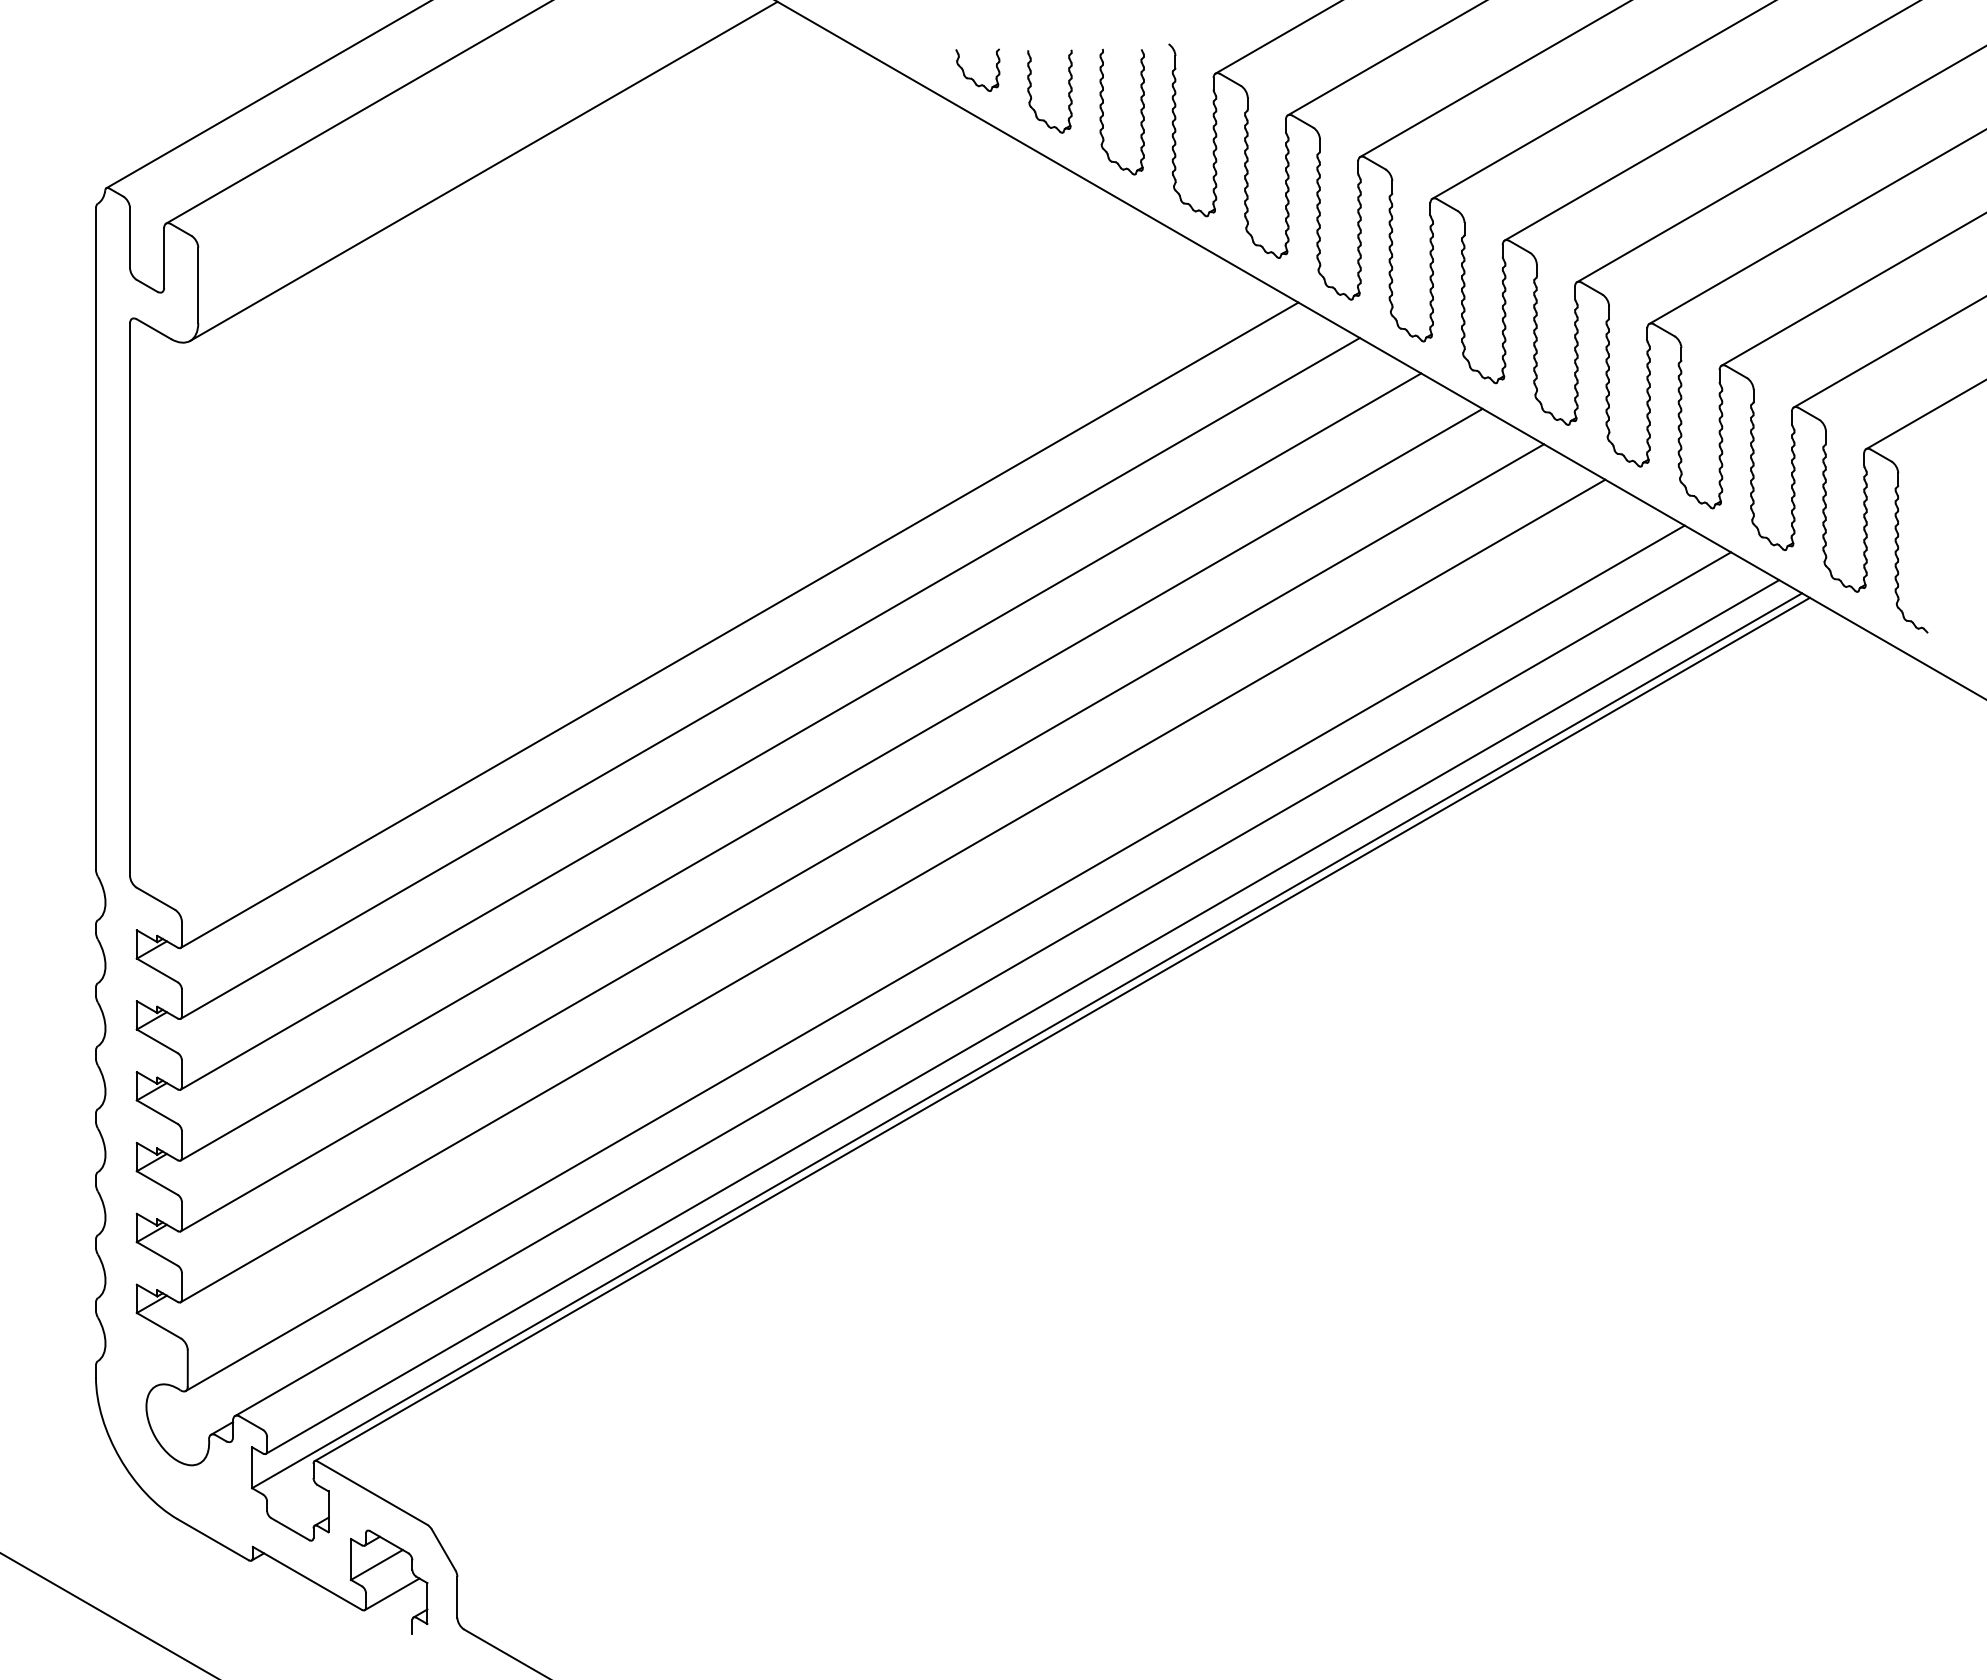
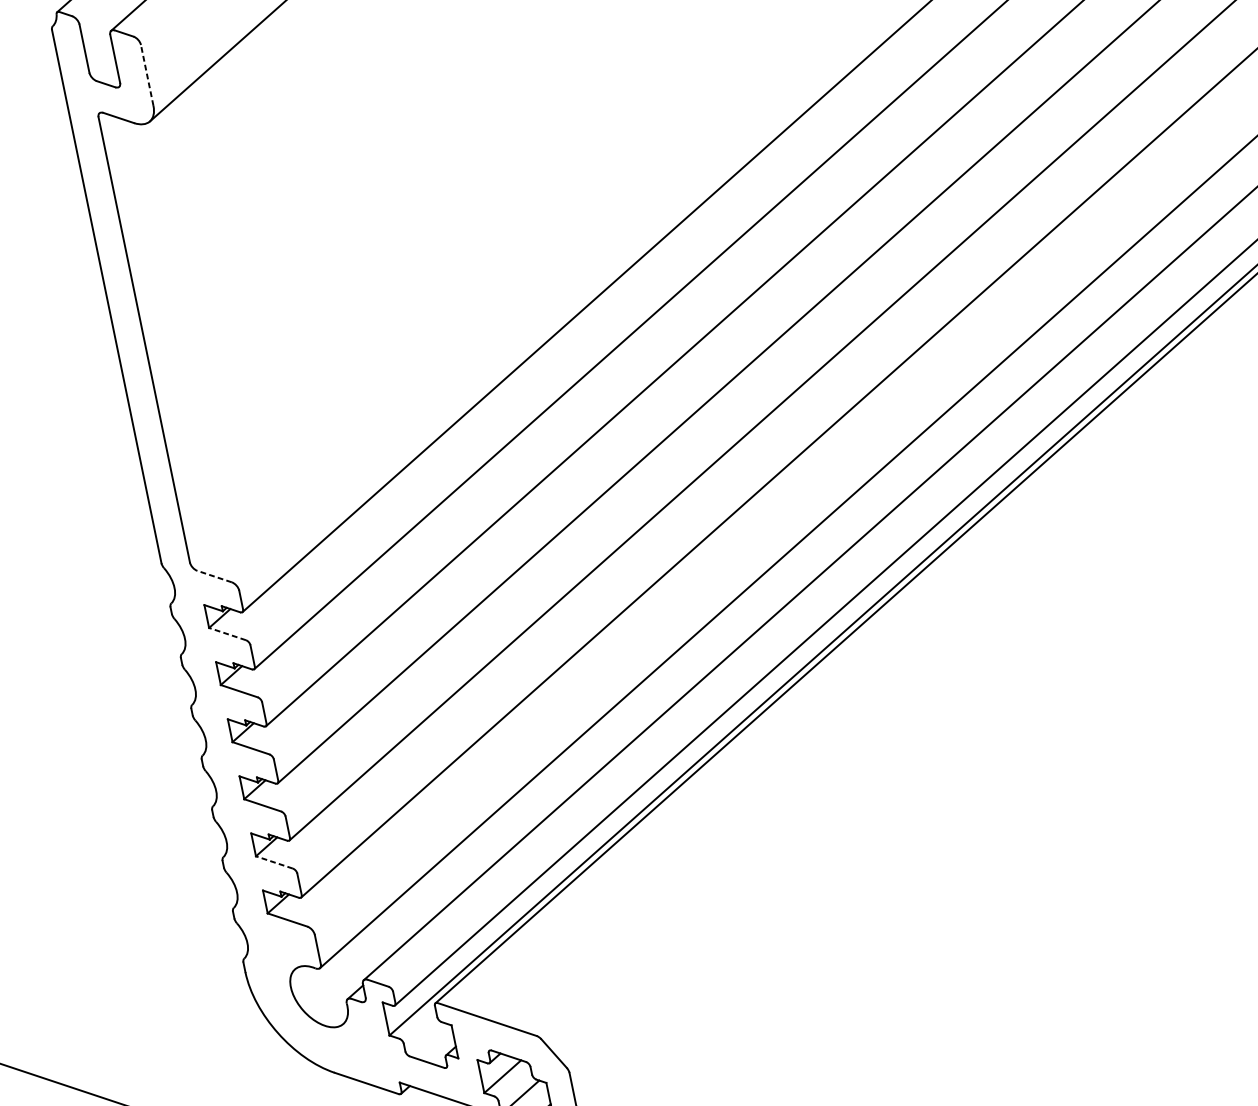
line: (198, 285) -> (147, 75), solid -> dashed
line: (155, 898) -> (214, 576), solid -> dashed
line: (157, 970) -> (227, 634), solid -> dashed
line: (157, 1253) -> (274, 862), solid -> dashed

